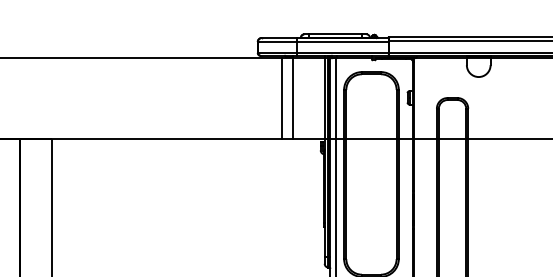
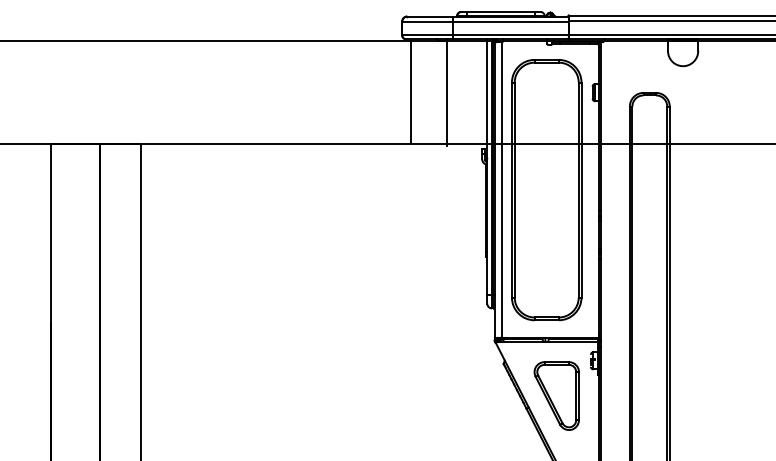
line: (281, 97) -> (411, 92), moved

